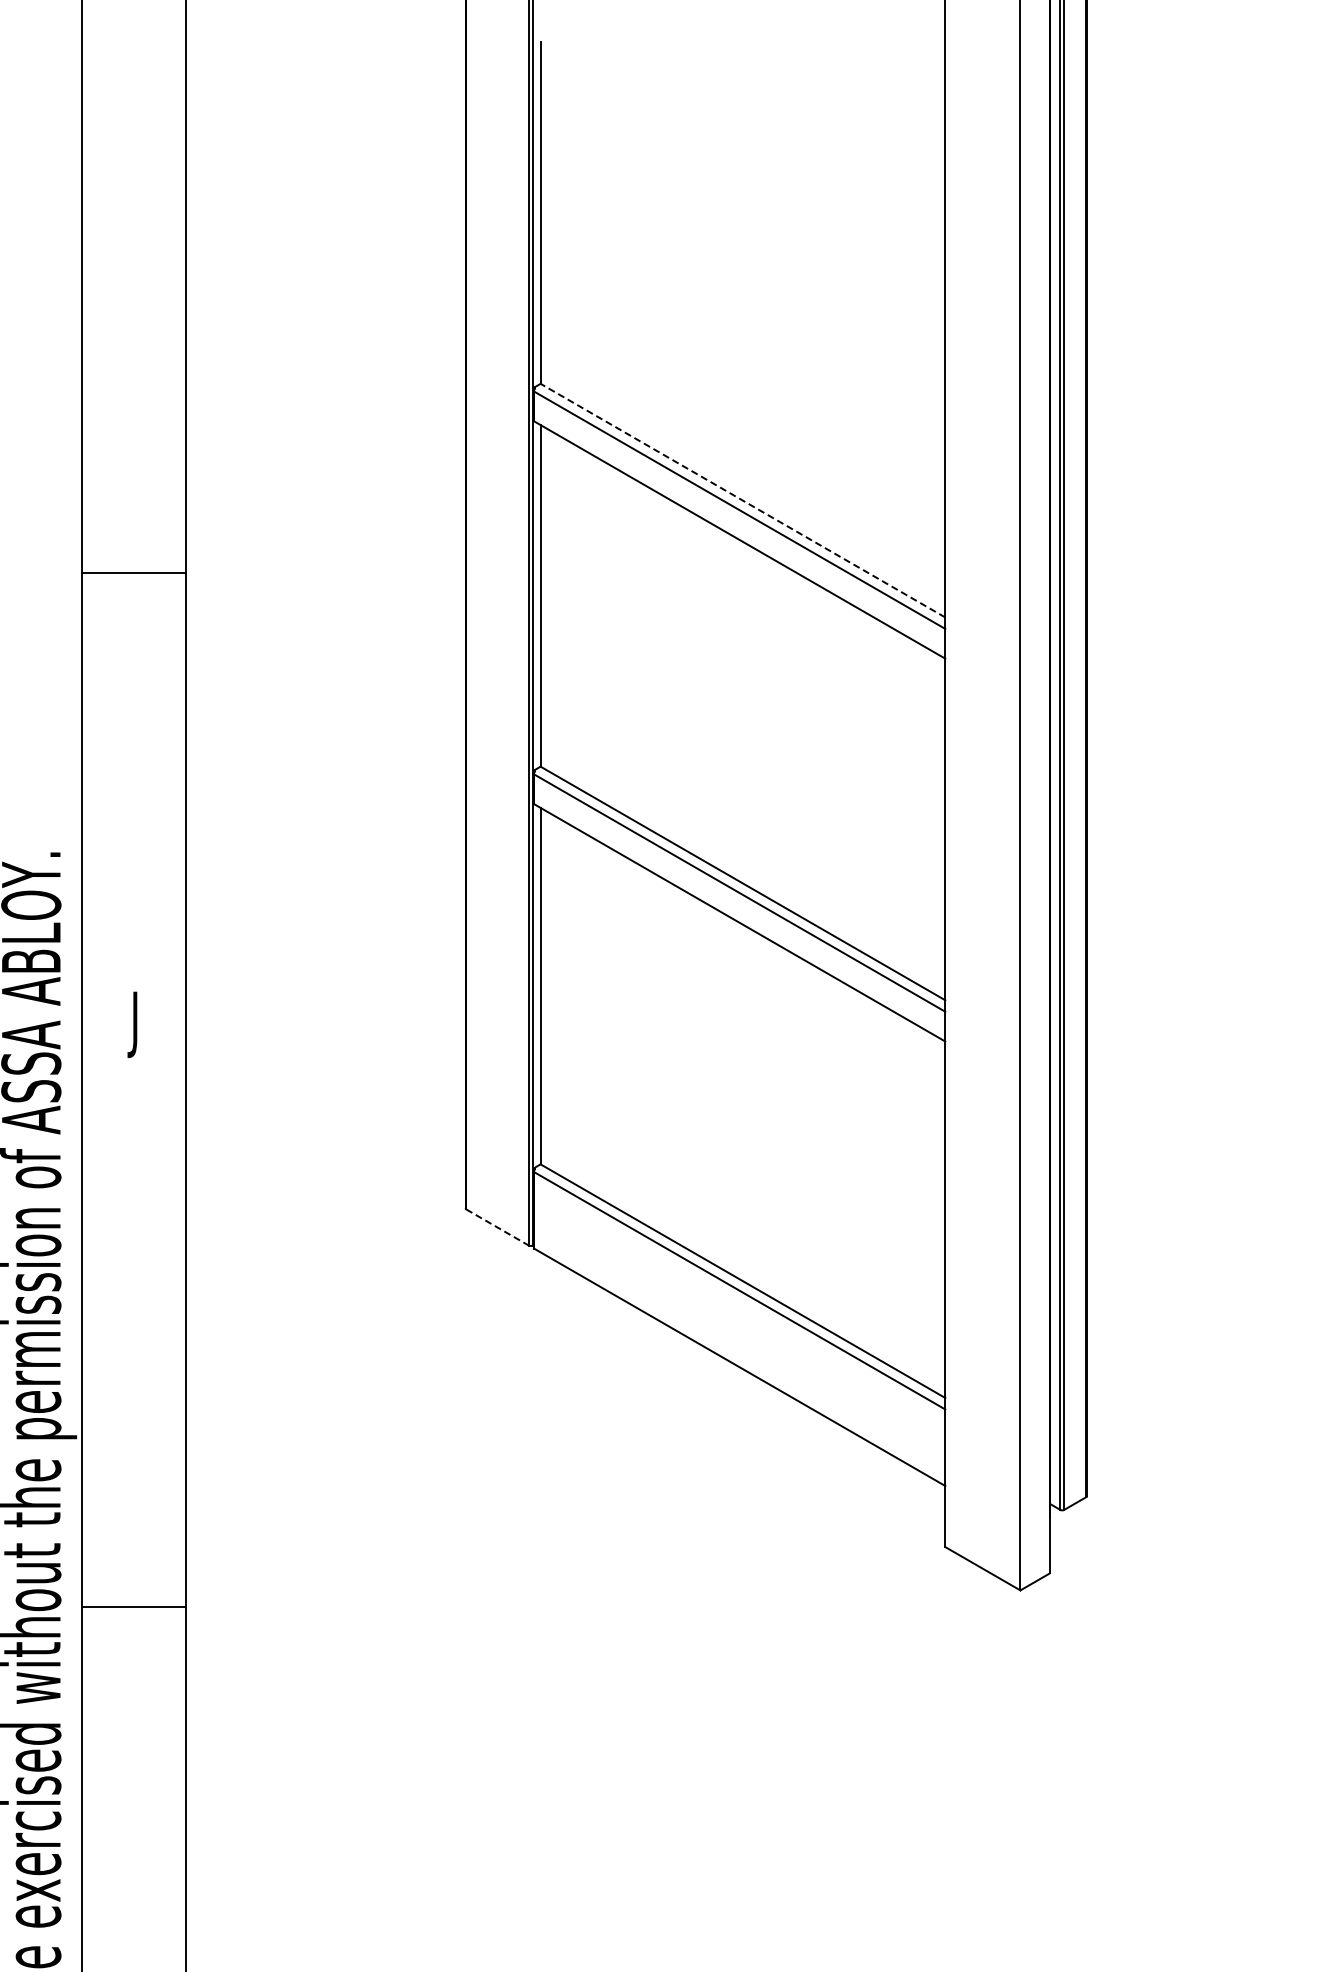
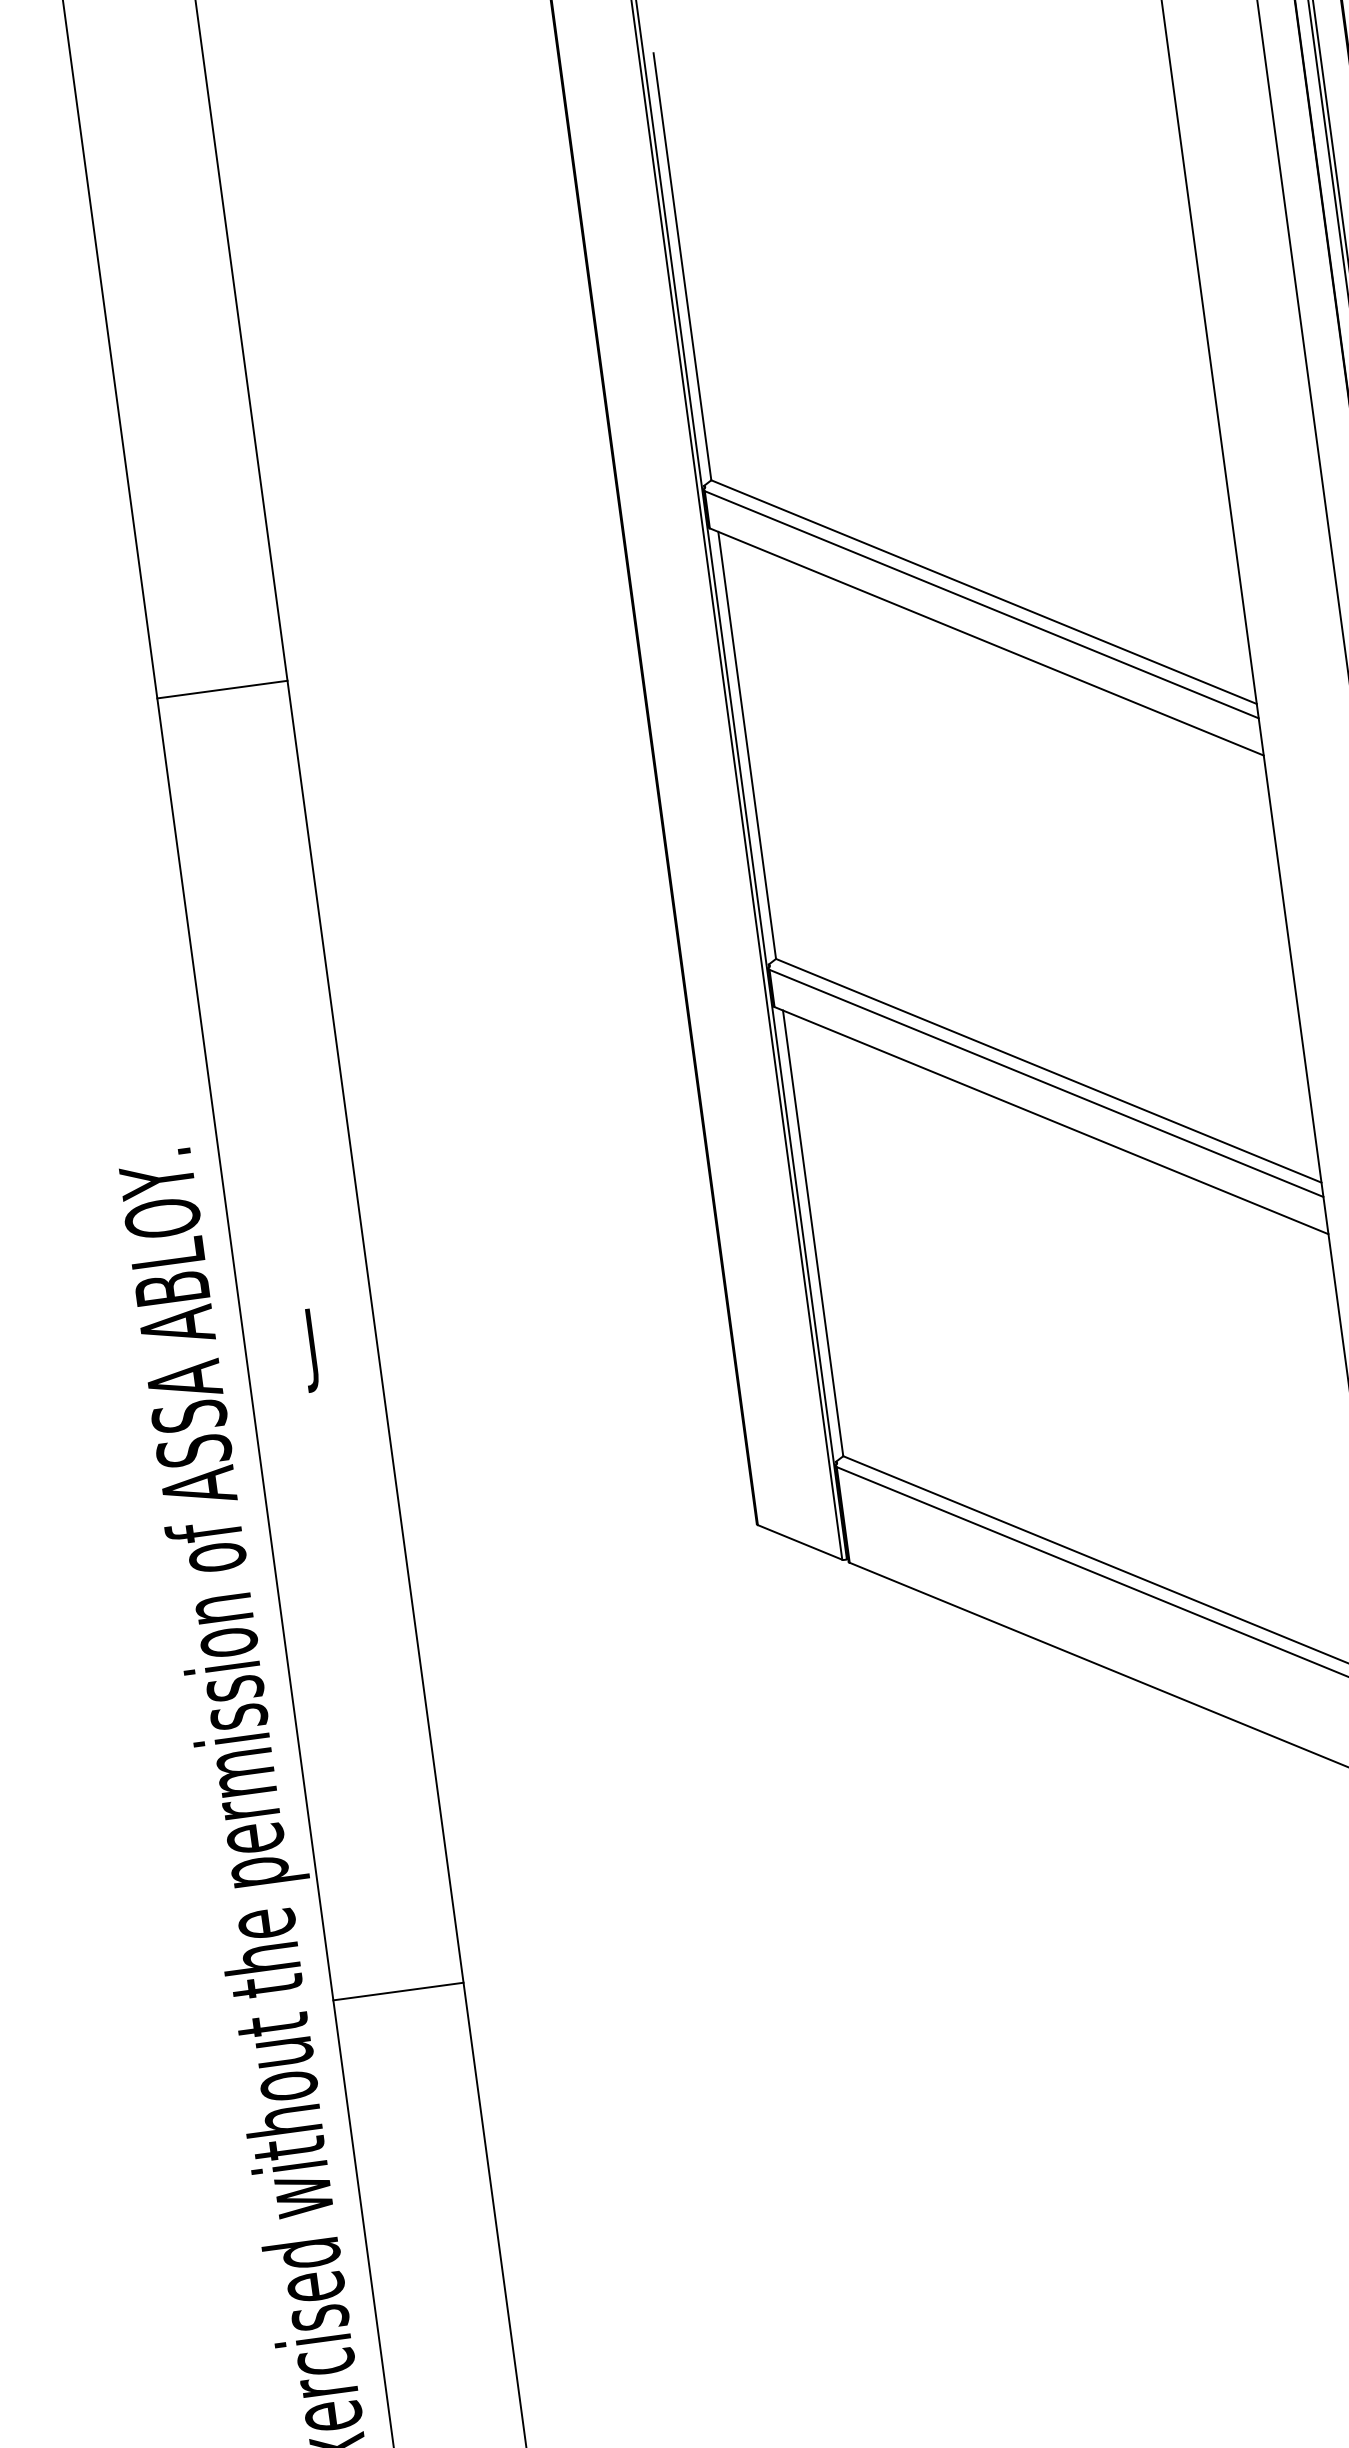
line: (742, 500) -> (983, 592), dashed -> solid
line: (134, 573) -> (222, 689), moved
line: (497, 1227) -> (800, 1542), dashed -> solid
line: (134, 1606) -> (398, 1991), moved

